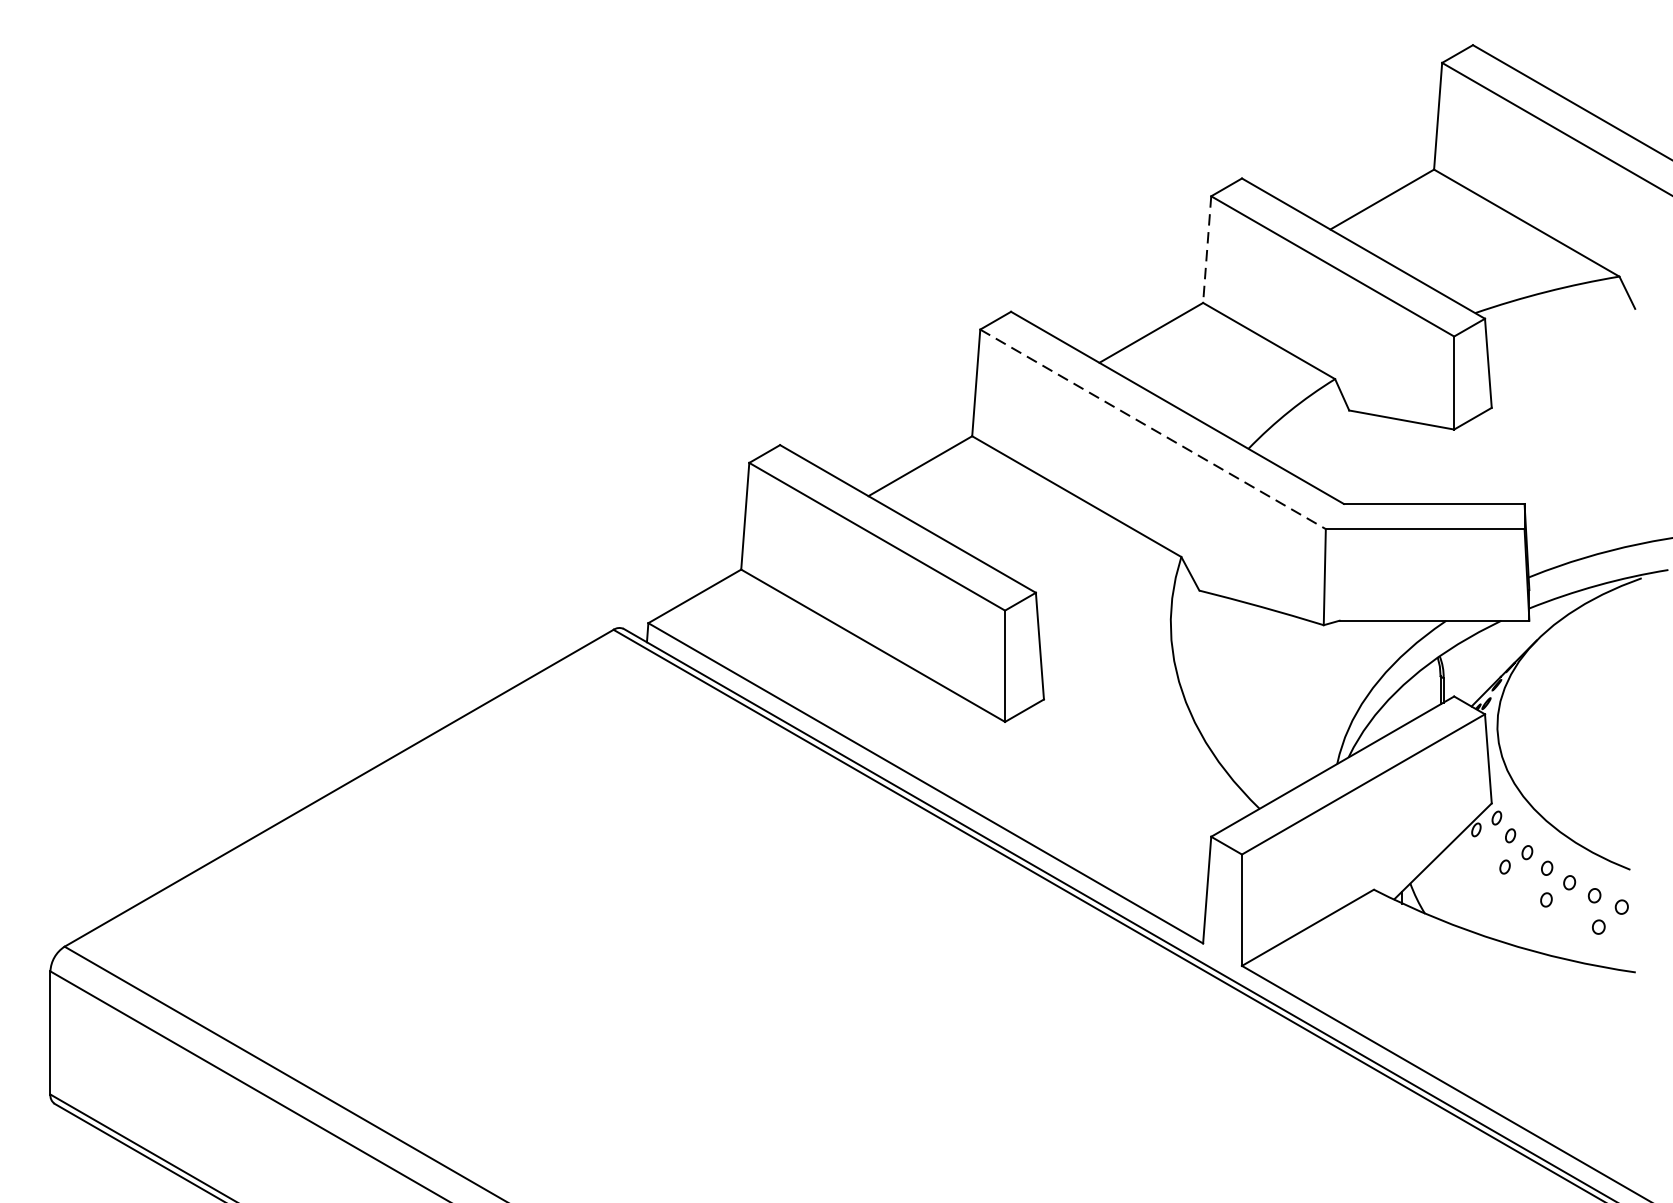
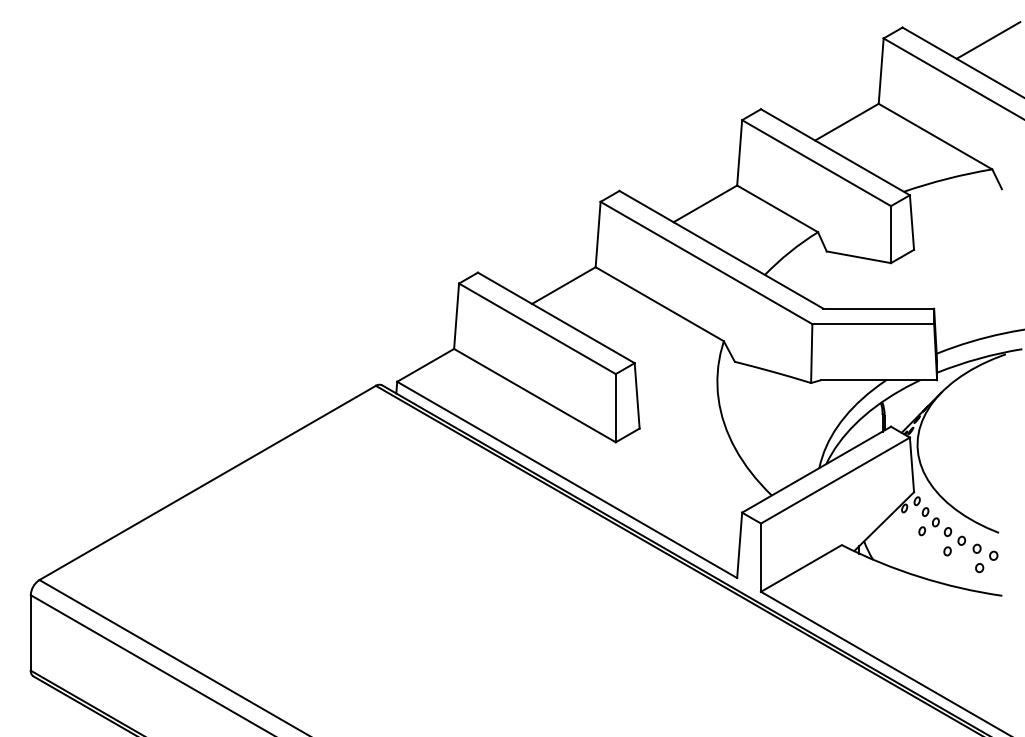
line: (1613, 66) -> (988, 40), added
line: (1206, 249) -> (739, 152), dashed -> solid
line: (1153, 430) -> (706, 263), dashed -> solid

